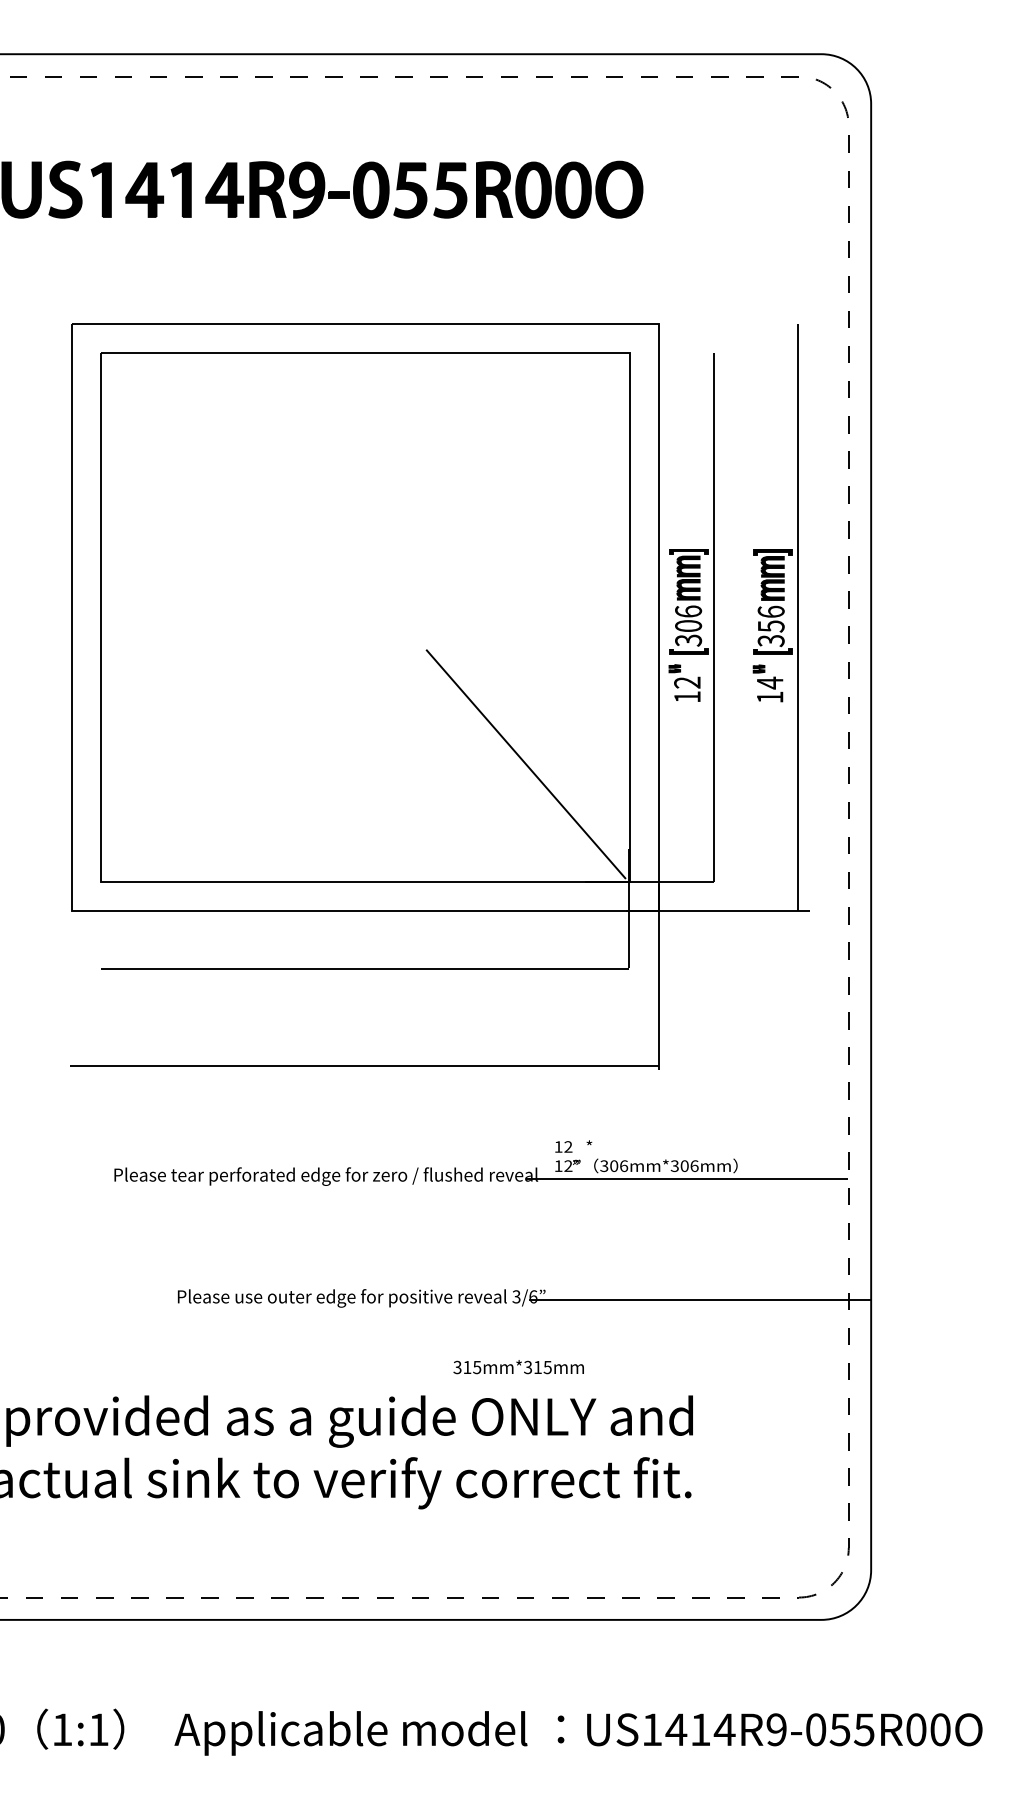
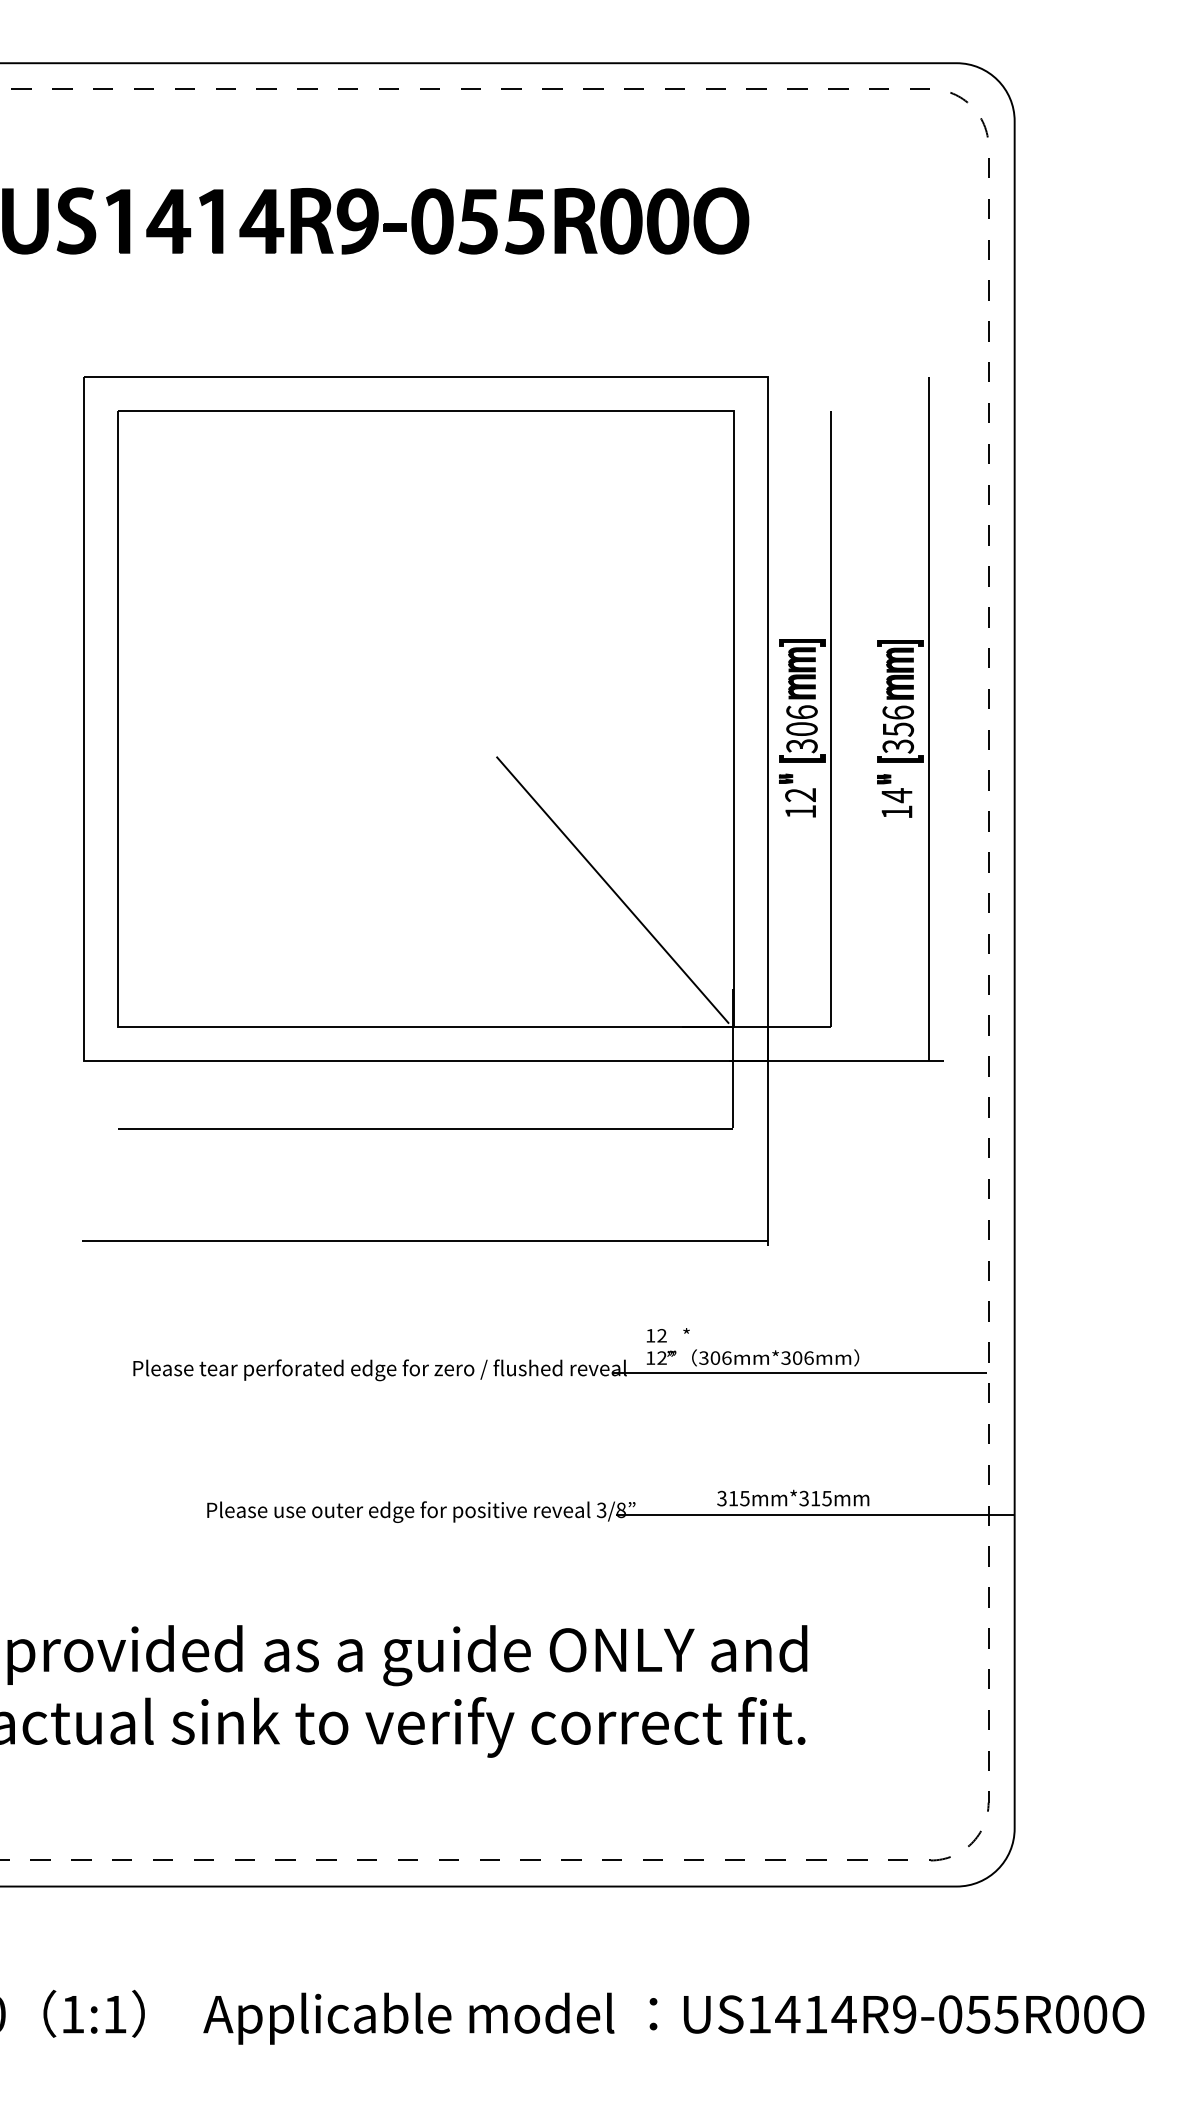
text: (533, 1296) -> (621, 1509), 3/6 -> 3/8
text: (518, 1366) -> (793, 1497), moved

